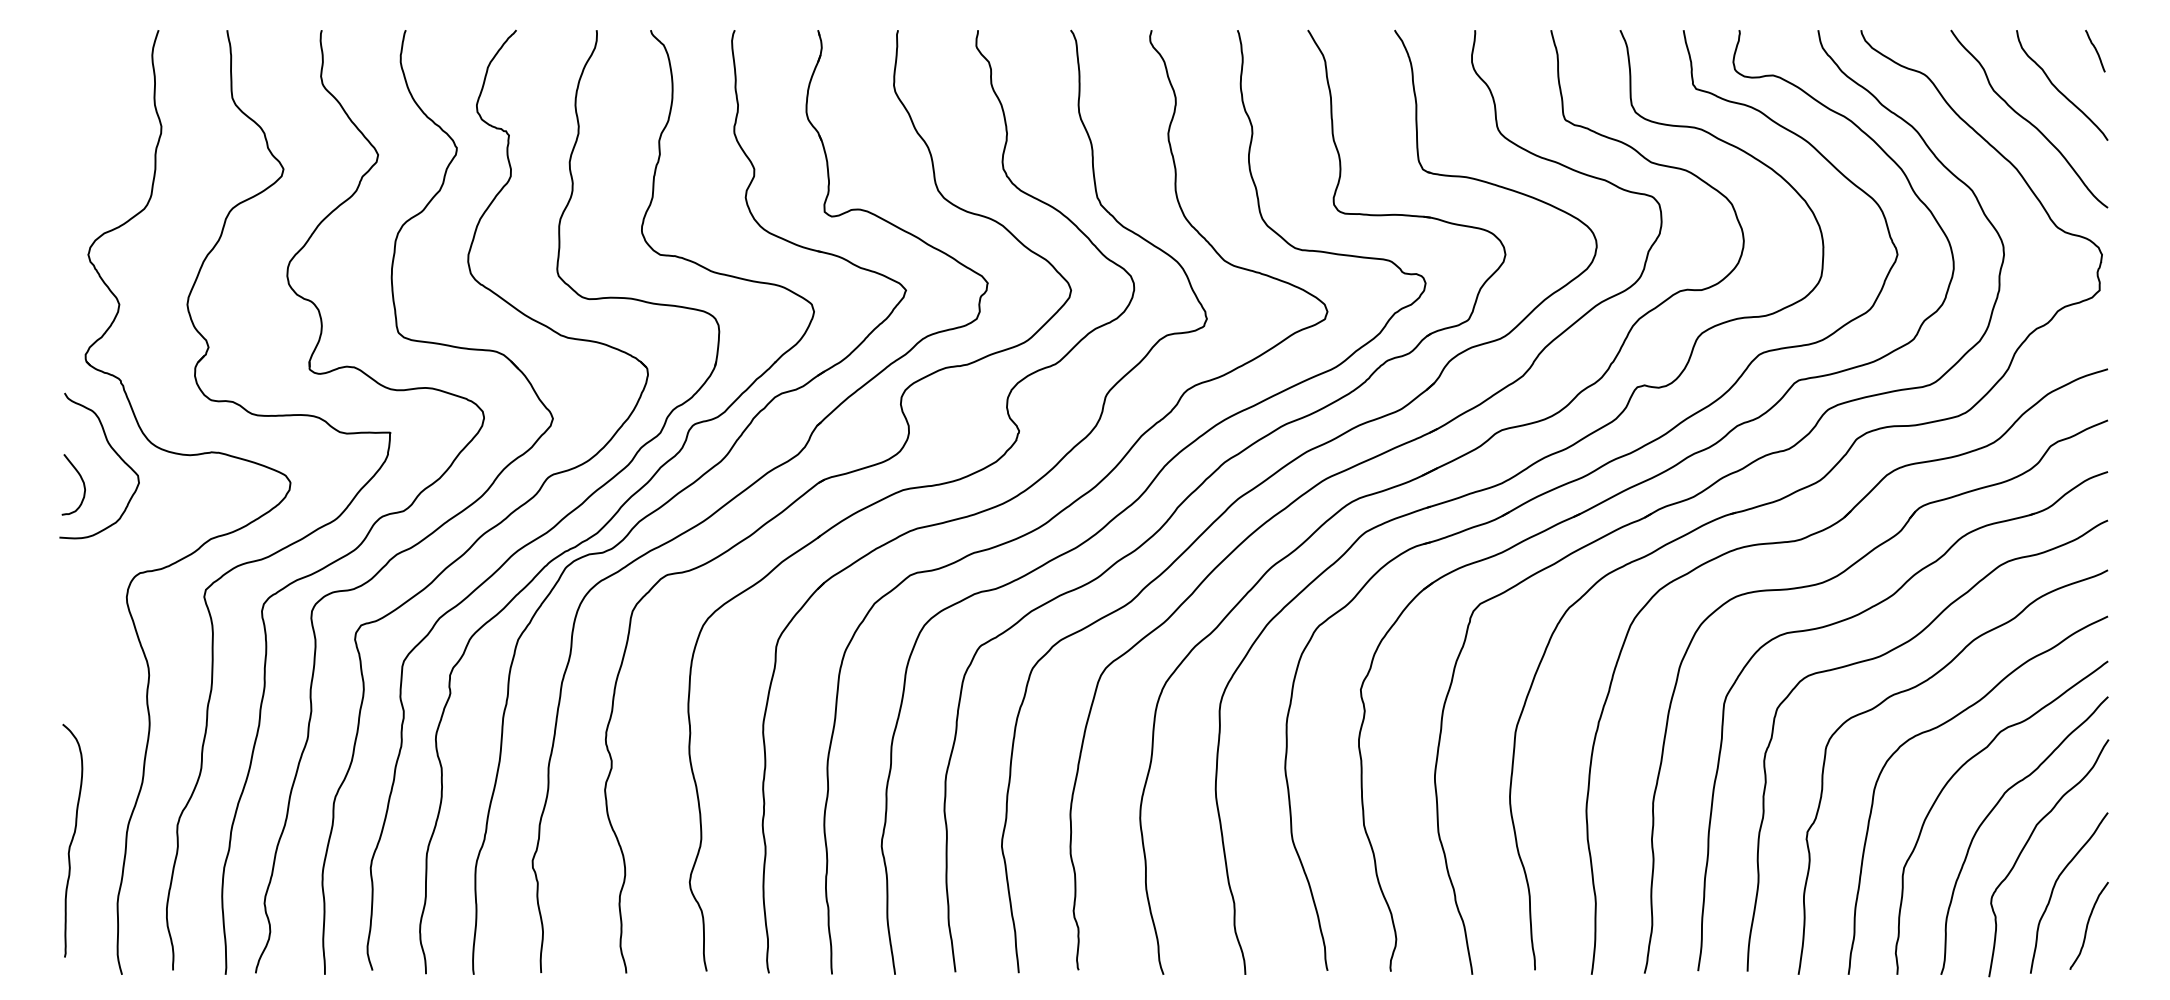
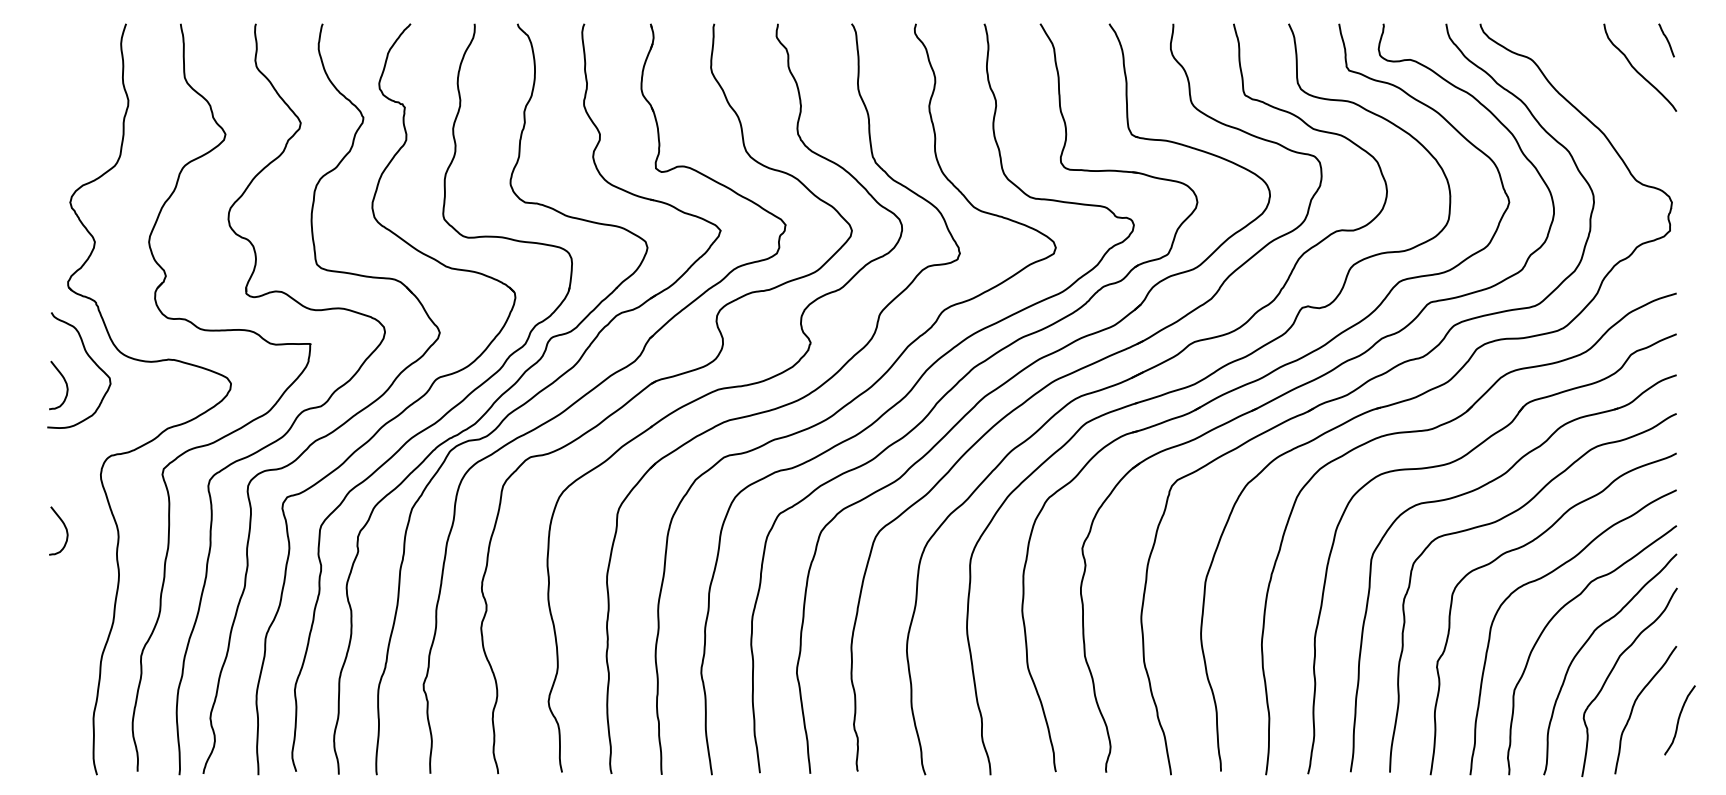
curve: (2027, 119) -> (1612, 94), removed
curve: (81, 663) -> (64, 527), added
curve: (72, 840) -> (57, 668), removed
curve: (2088, 925) -> (1679, 720), moved

